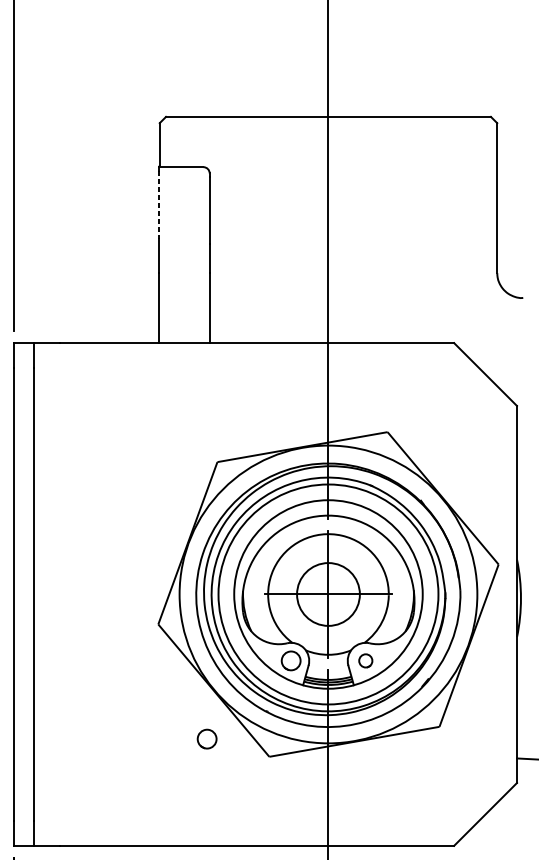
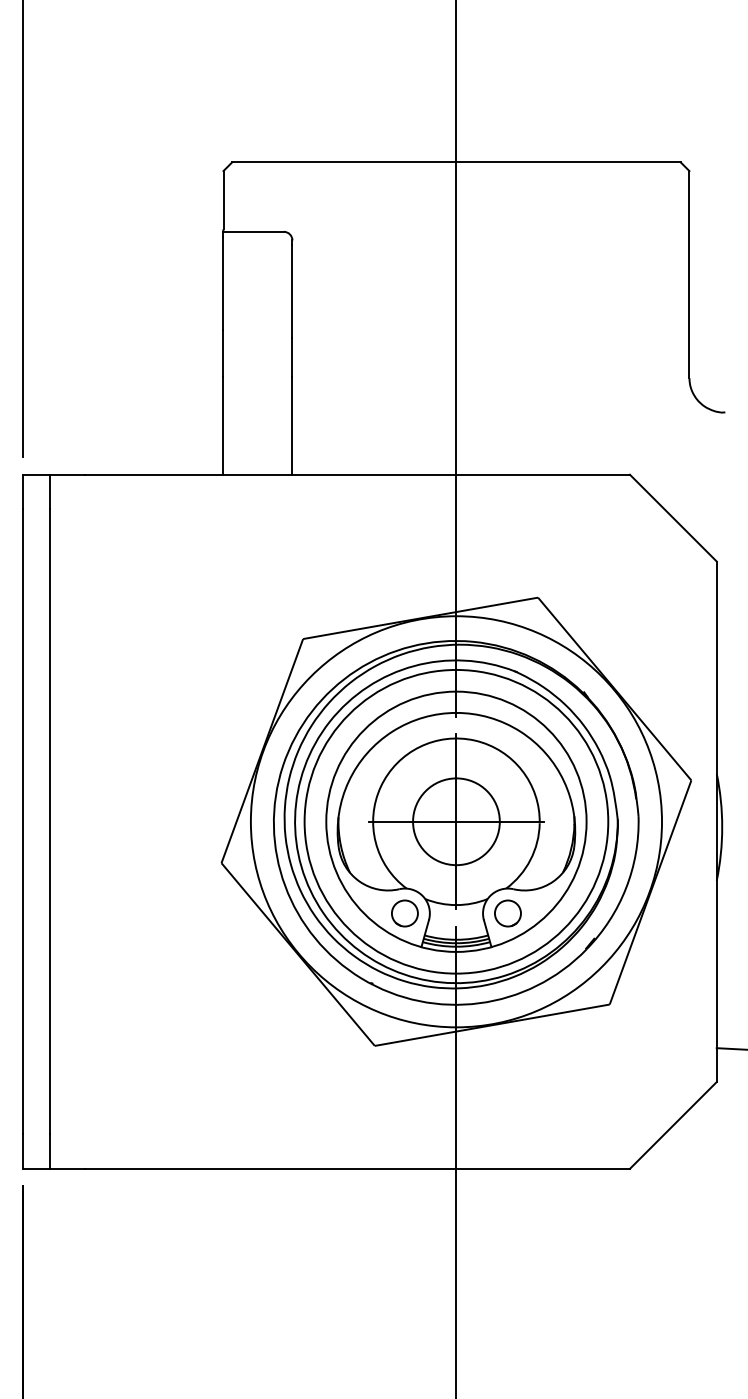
line: (159, 204) -> (223, 283), dashed -> solid
circle: (365, 660) -> (507, 913), size x1.43
circle: (206, 739) -> (288, 1021), removed

